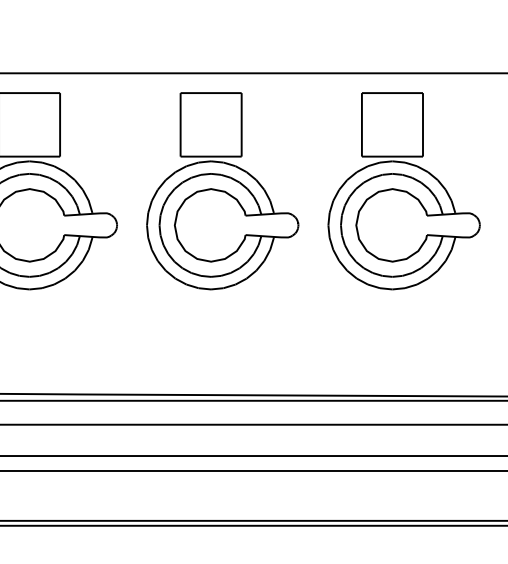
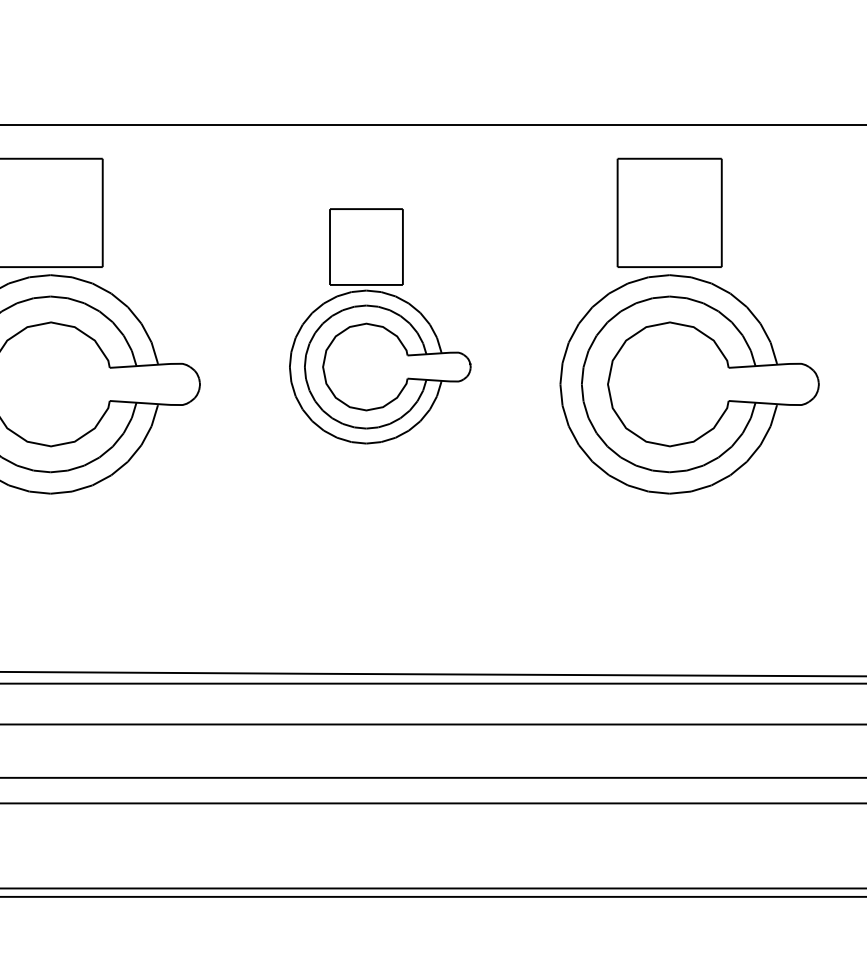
part: (222, 191) -> (379, 326), size x0.7

